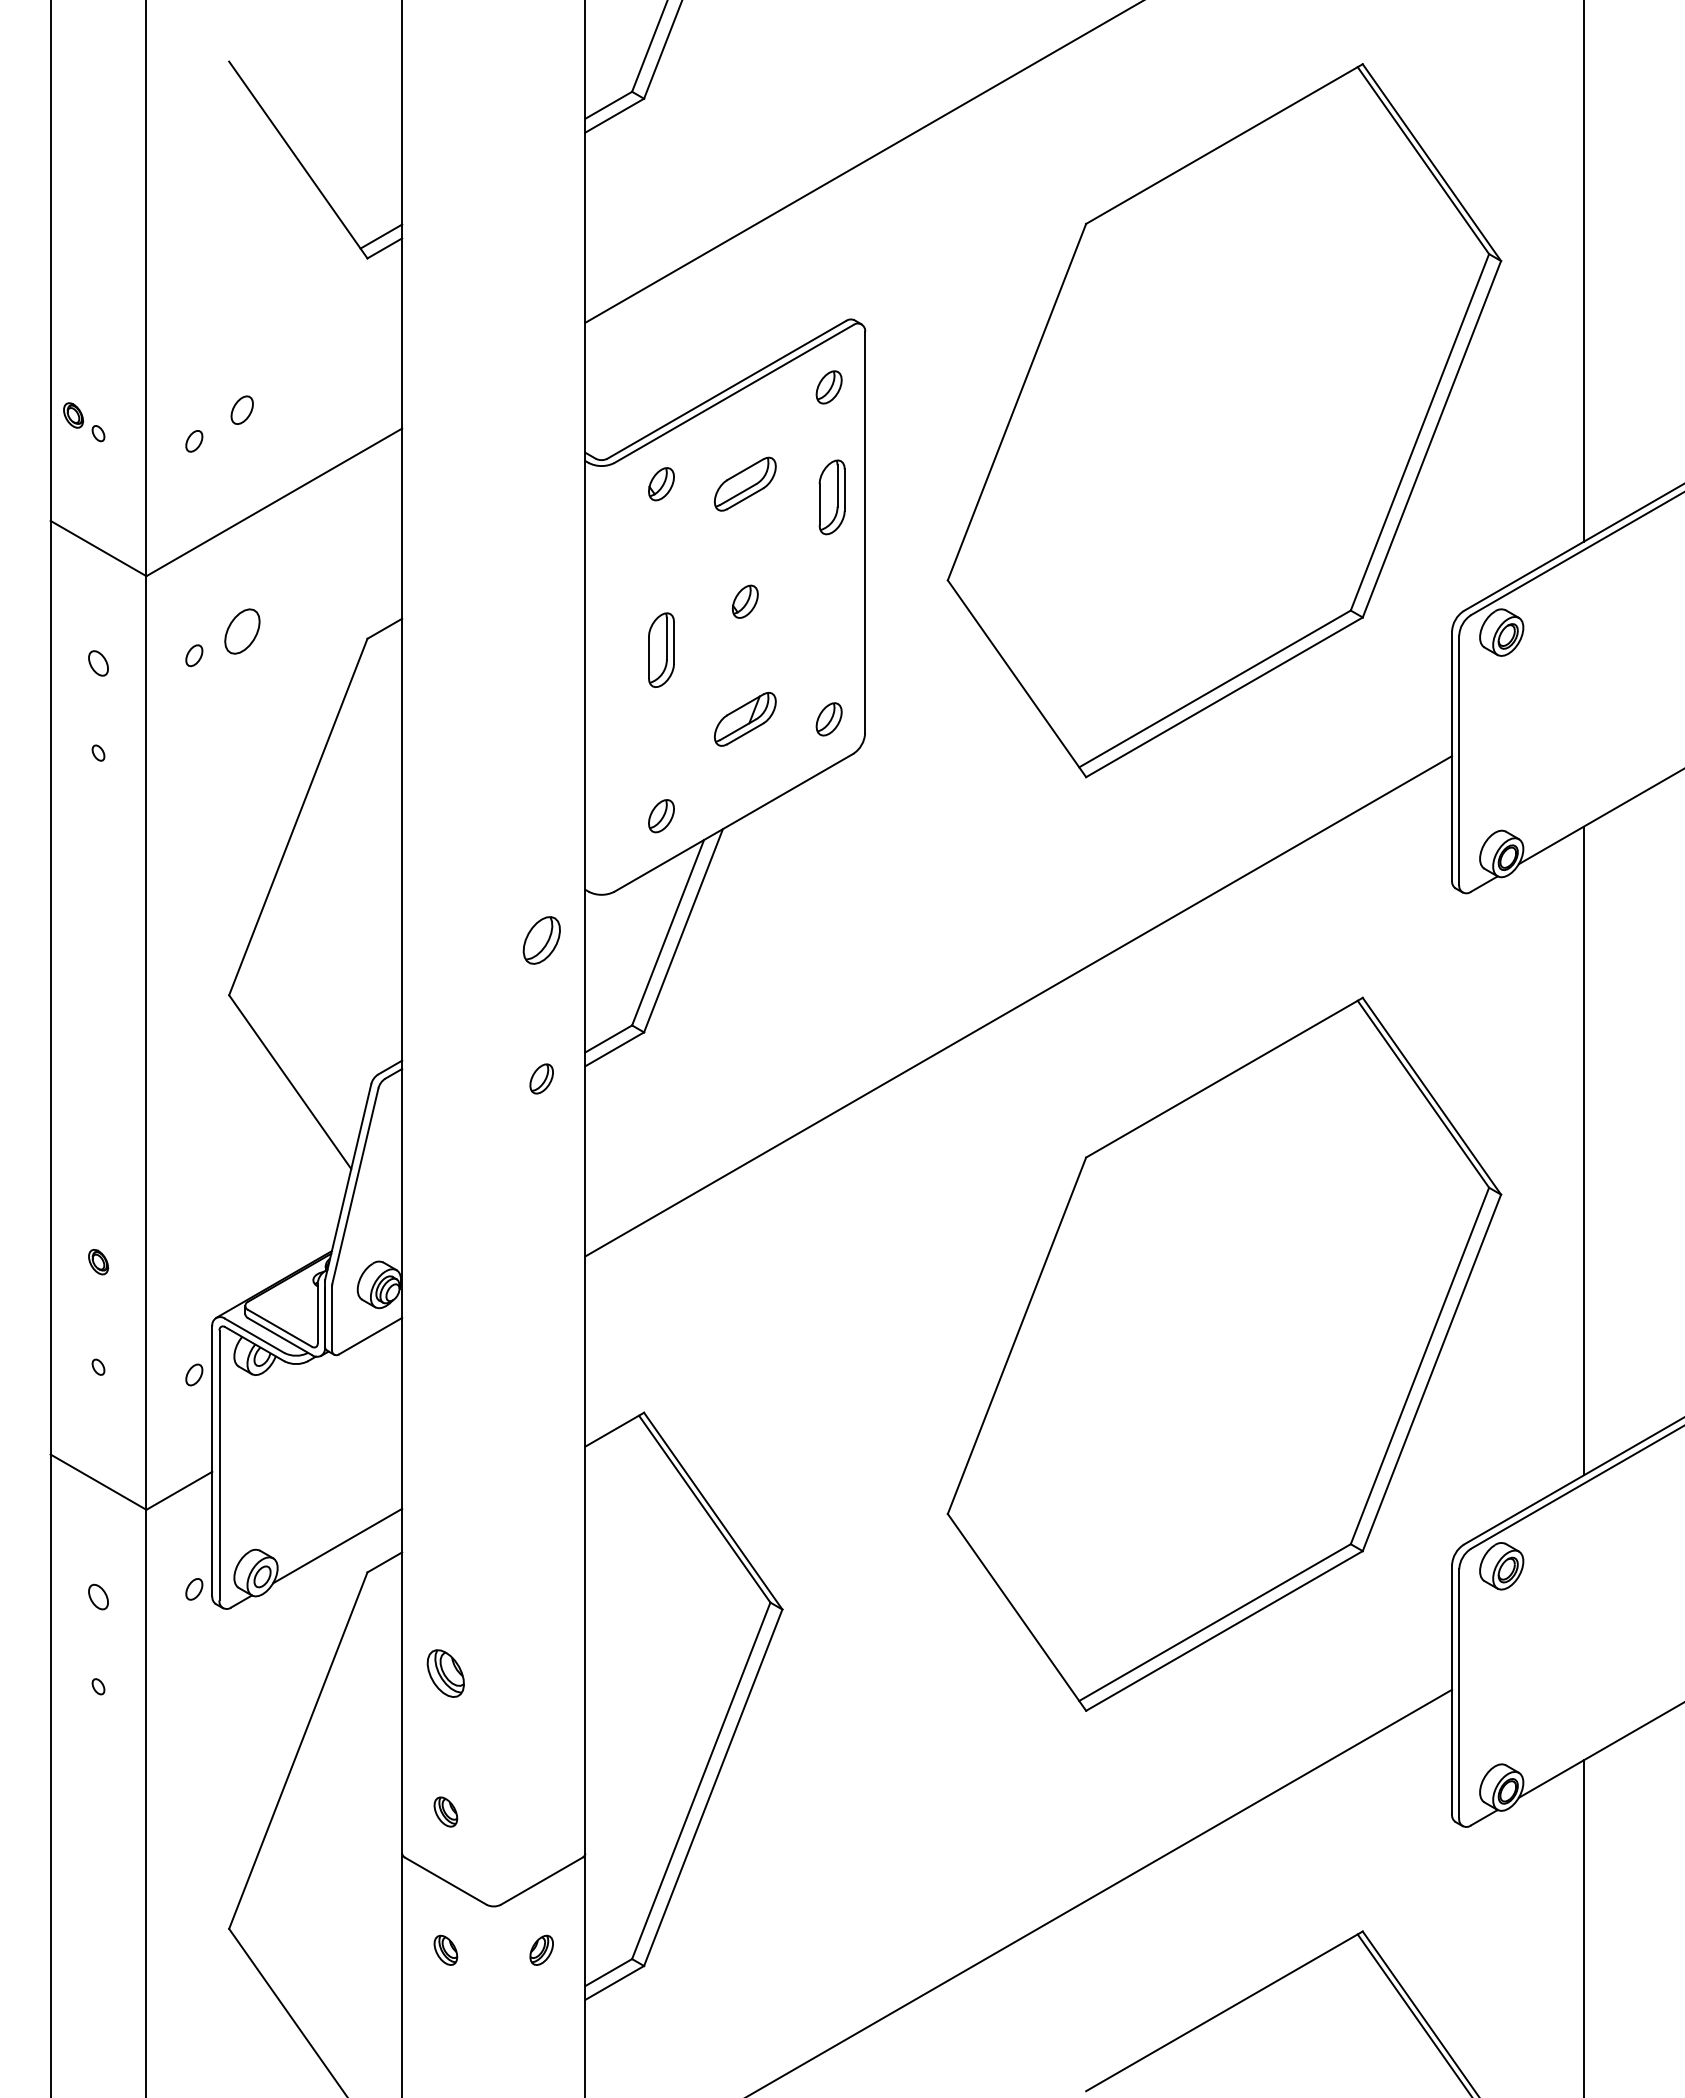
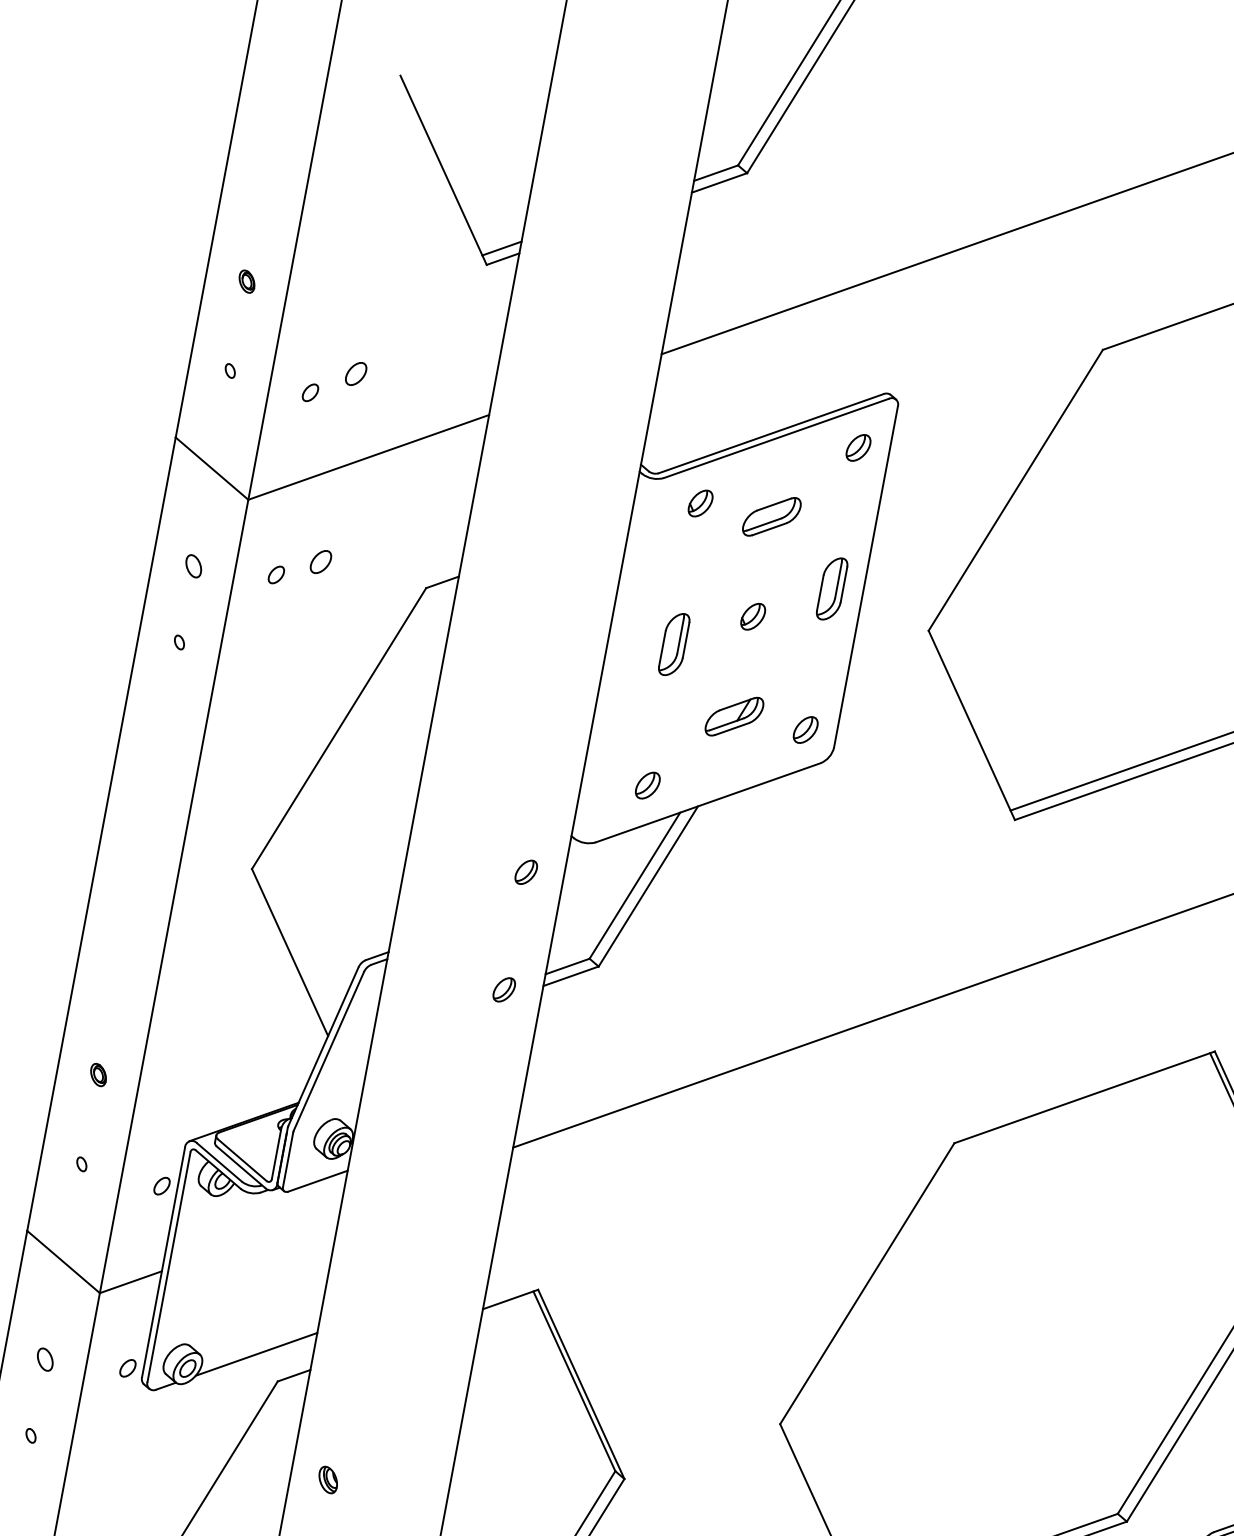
part: (73, 415) -> (247, 281), moved
part: (831, 497) -> (831, 588), moved
part: (241, 631) -> (320, 561), size x0.62
part: (541, 940) -> (526, 872), size x0.62
part: (445, 1673) -> (327, 1479), size x0.62

